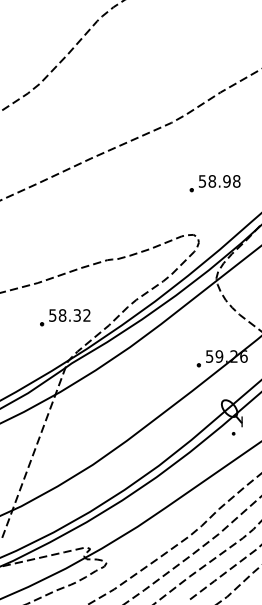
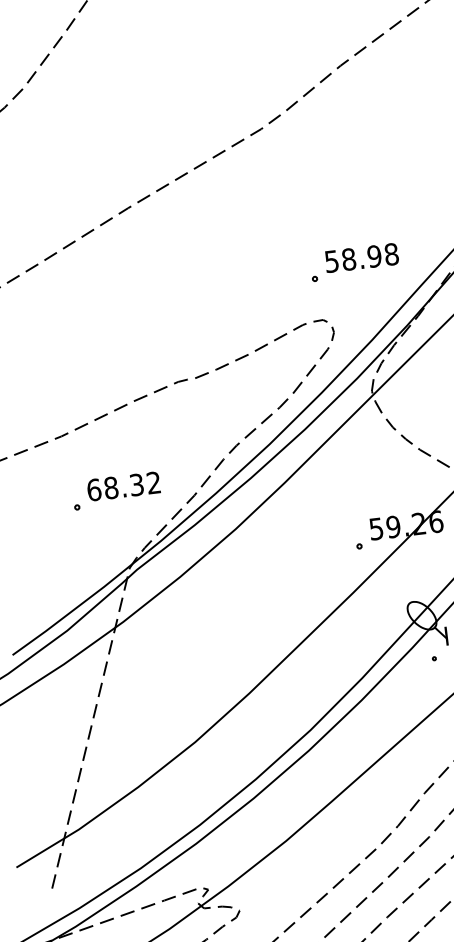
part: (214, 183) -> (353, 262), moved
text: (52, 315) -> (93, 490), 58.32 -> 68.32

